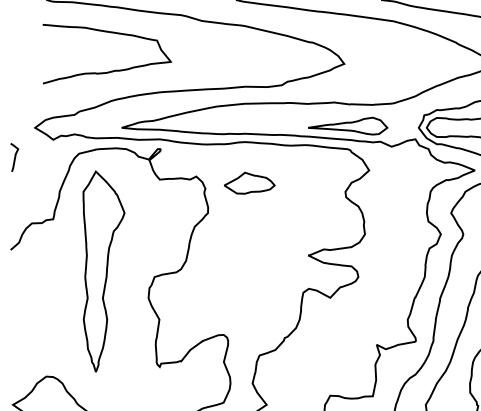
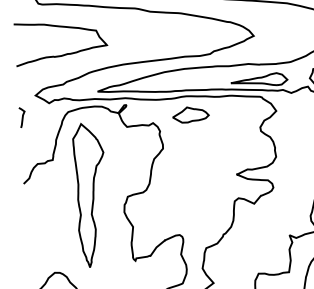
curve: (111, 70) -> (64, 54), moved
part: (249, 182) -> (190, 114), moved

